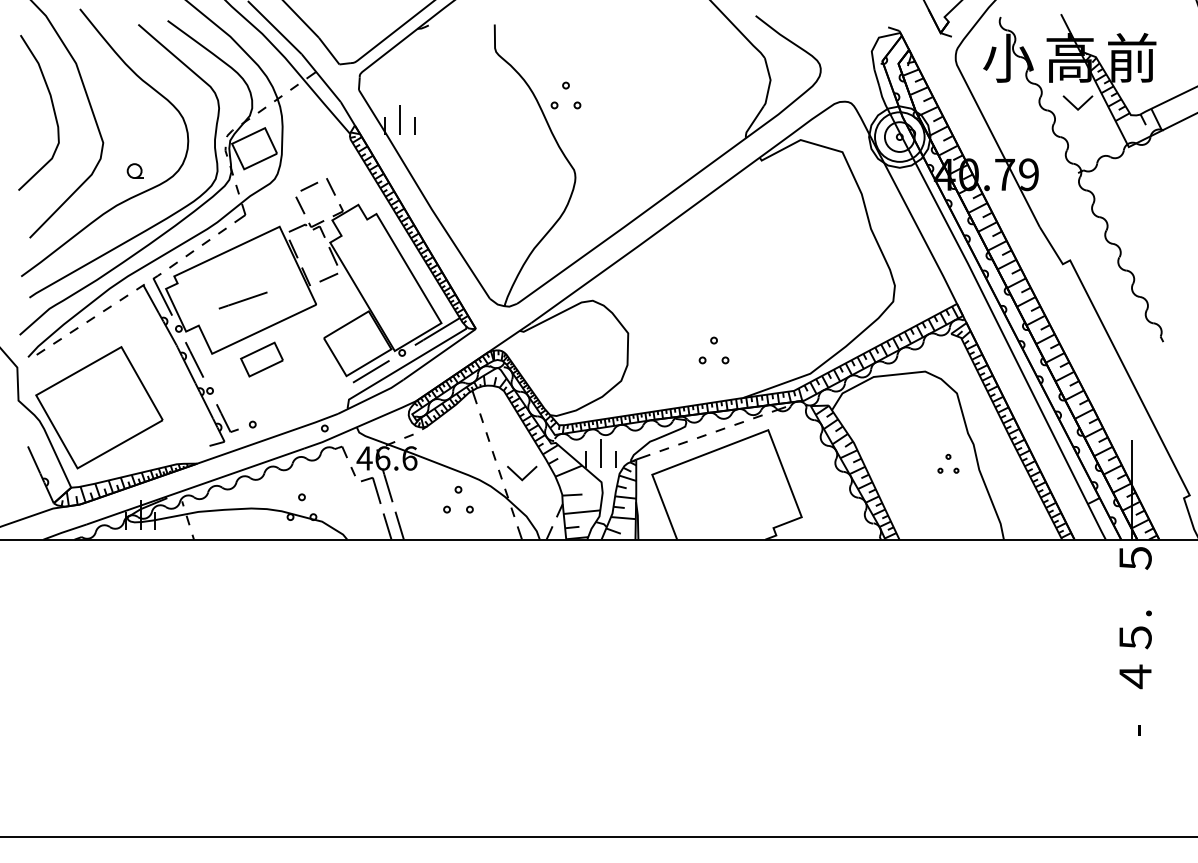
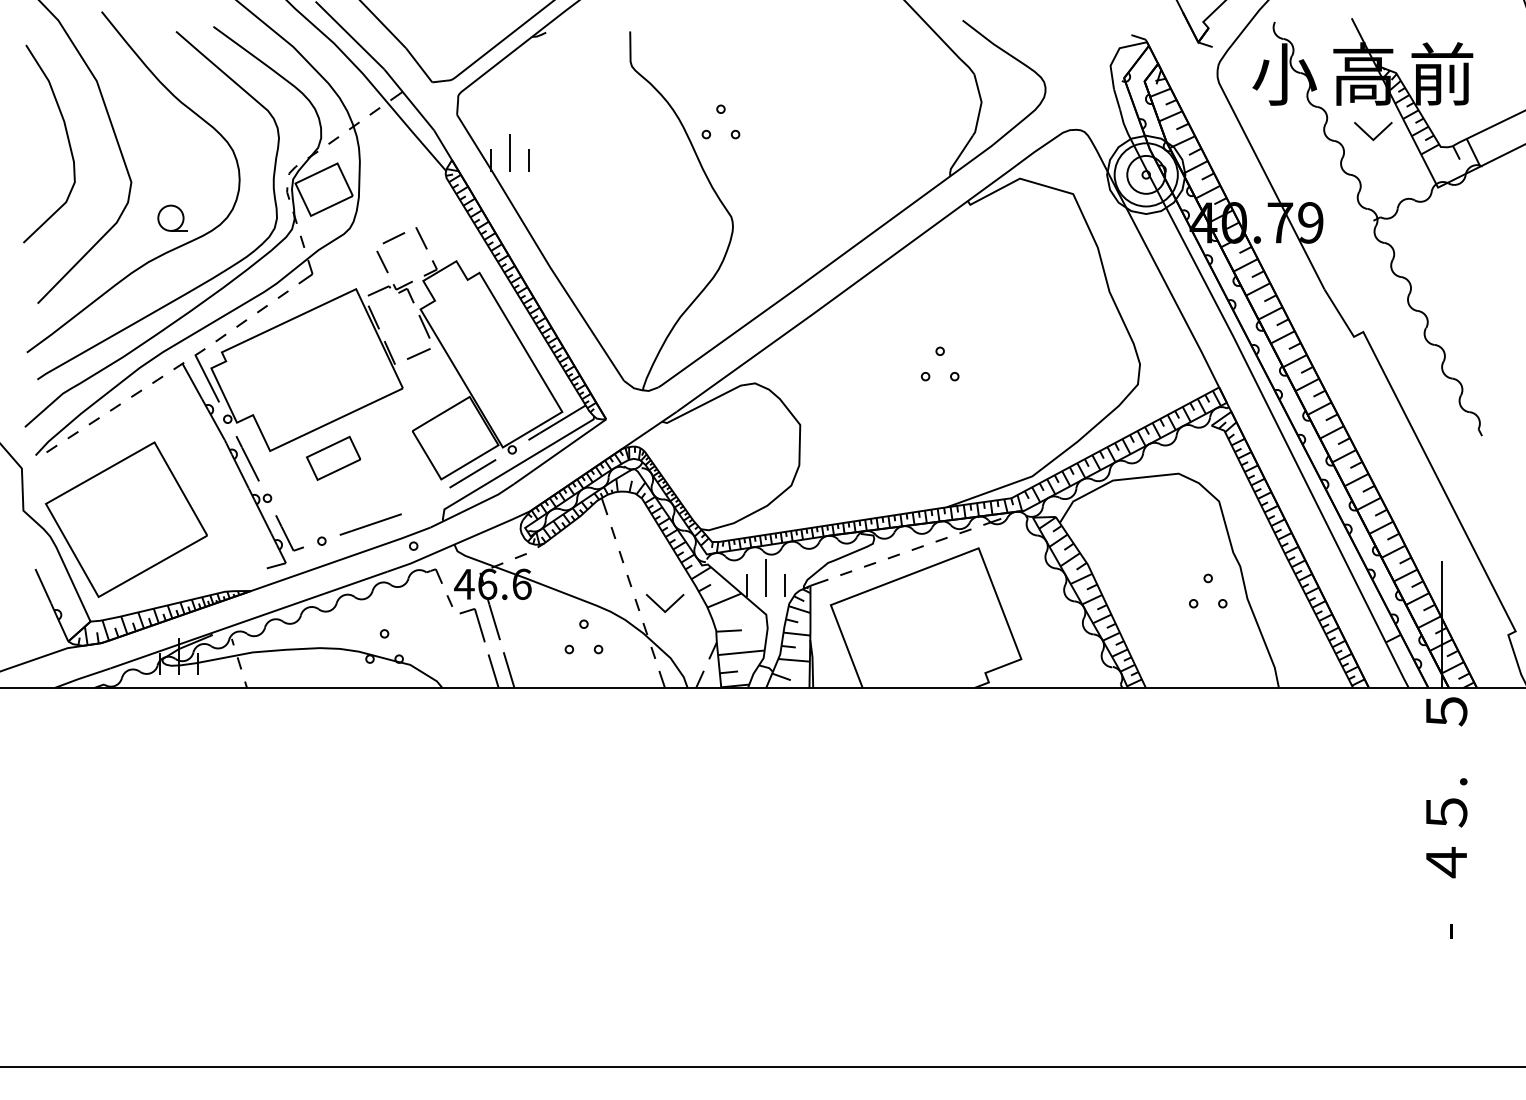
part: (135, 170) -> (172, 217), size x1.43
line: (242, 300) -> (369, 524), moved
part: (713, 350) -> (939, 363), moved
part: (948, 463) -> (1208, 590), size x1.43

